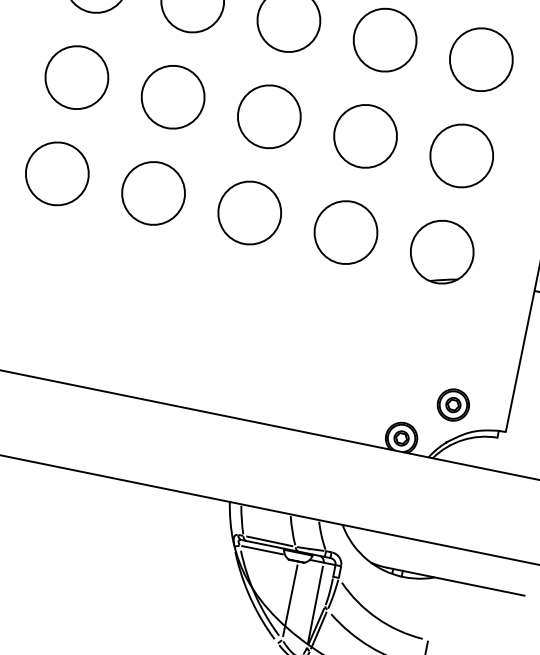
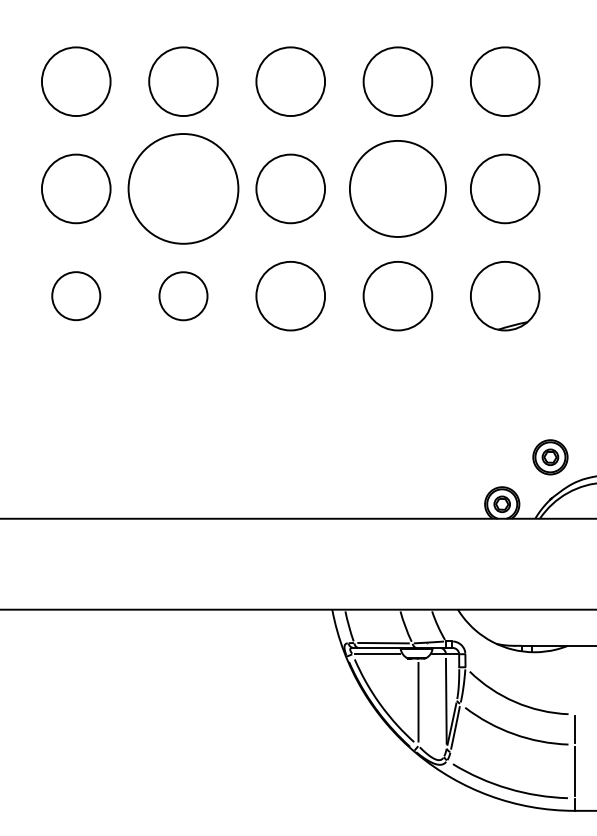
circle: (173, 96) -> (183, 188), size x1.6
circle: (365, 135) -> (397, 188), size x1.4
circle: (56, 173) -> (75, 295), size x0.7
circle: (153, 193) -> (183, 296), size x0.7

